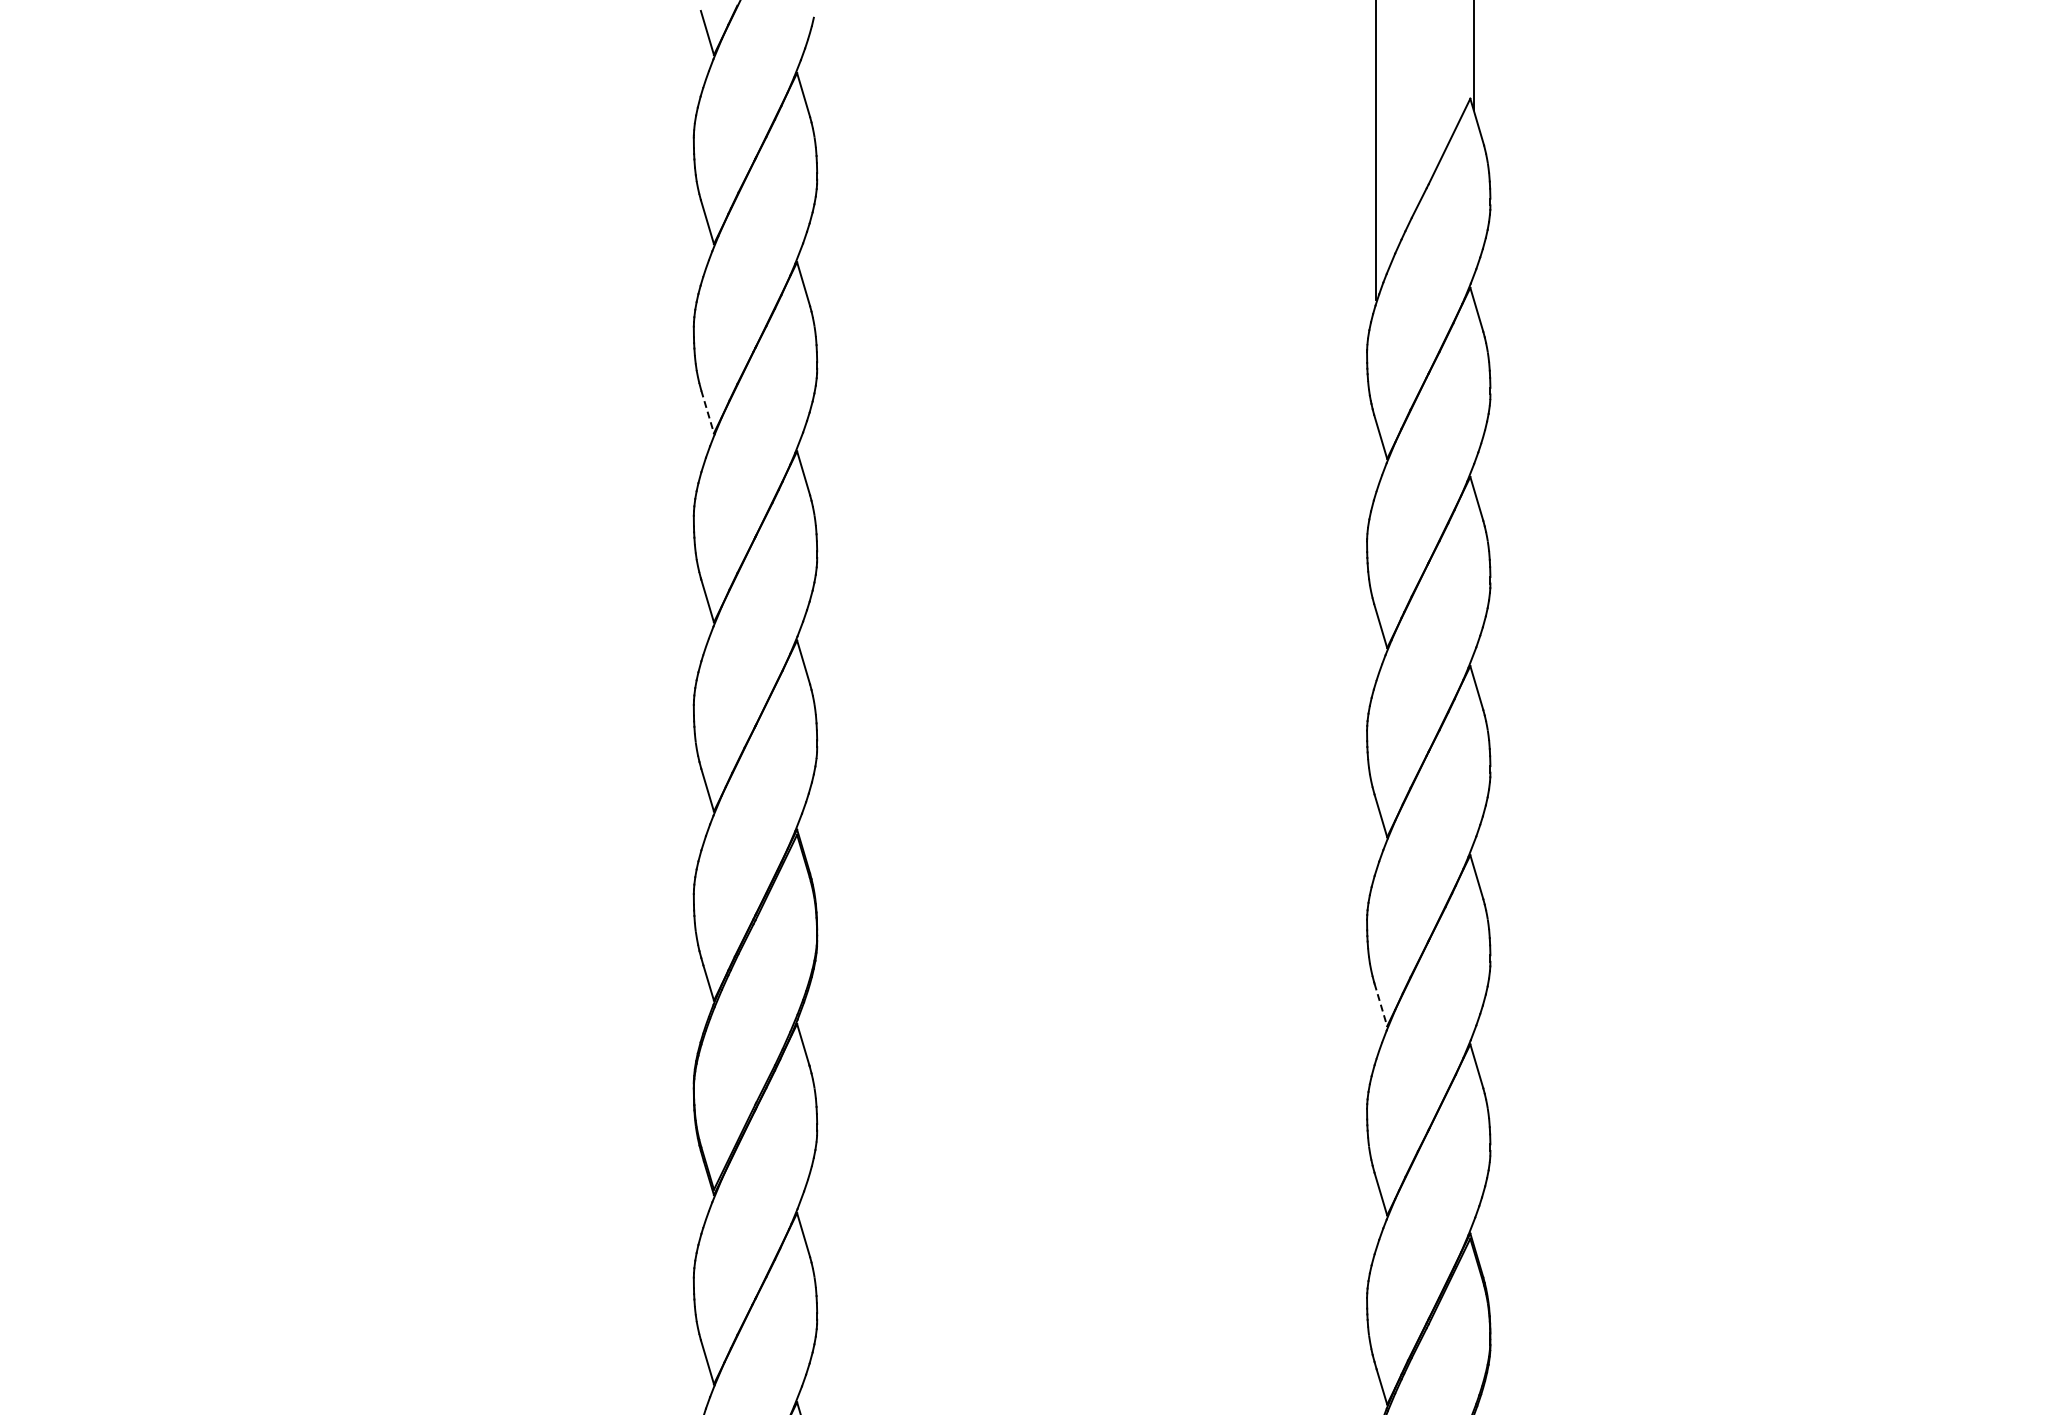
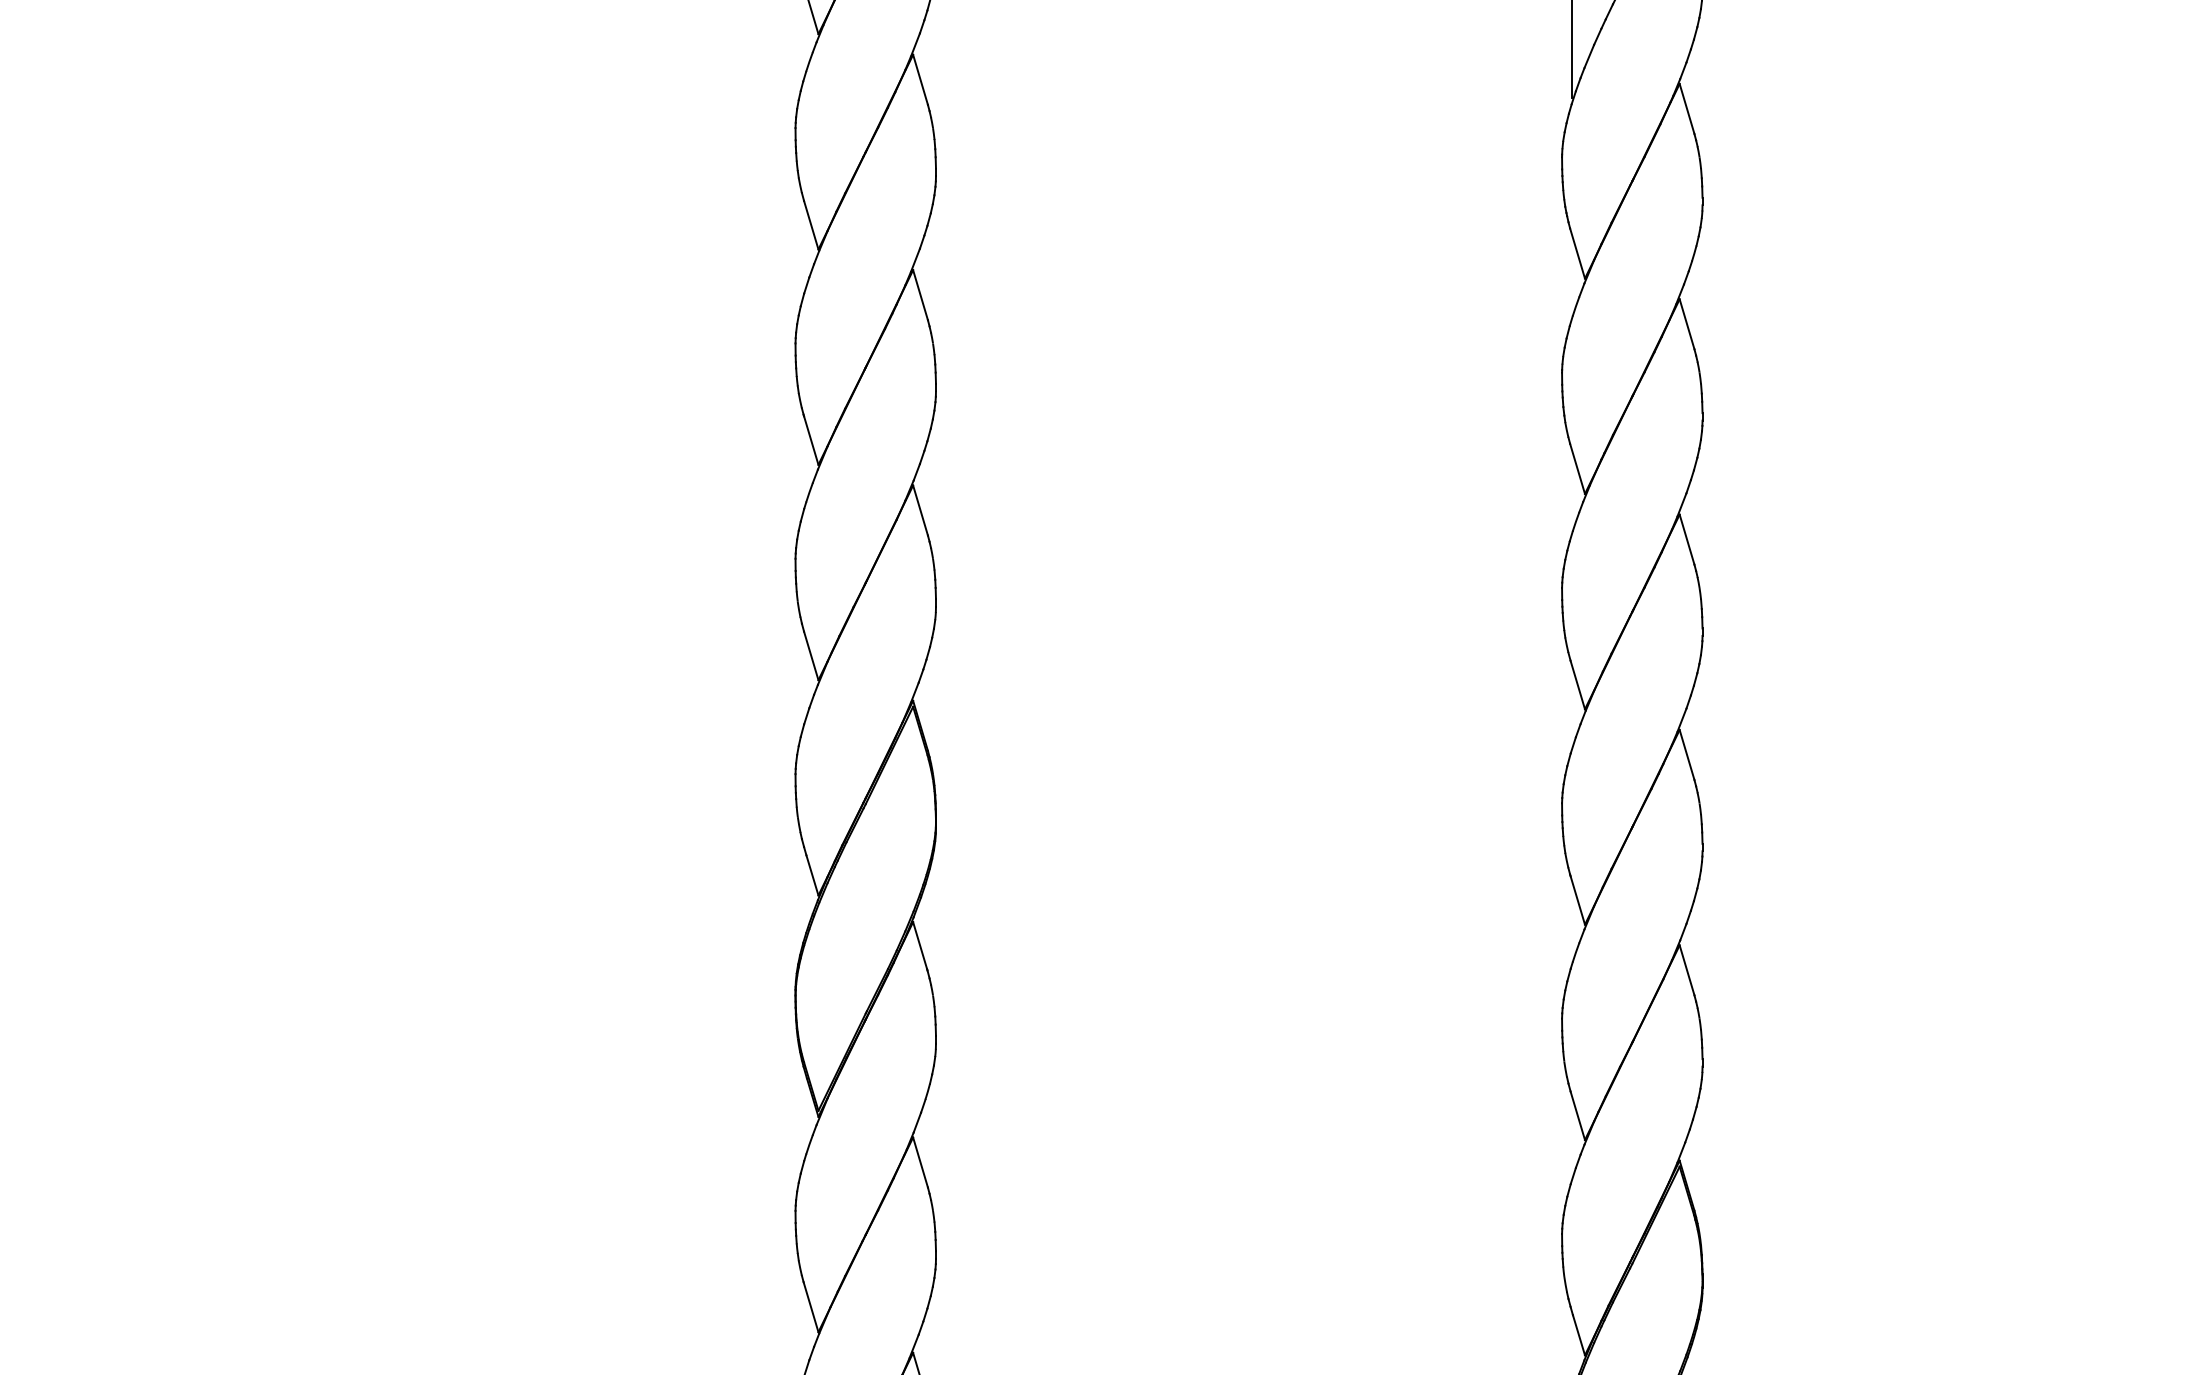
line: (707, 412) -> (811, 225), dashed -> solid
line: (1381, 1005) -> (1578, 901), dashed -> solid

